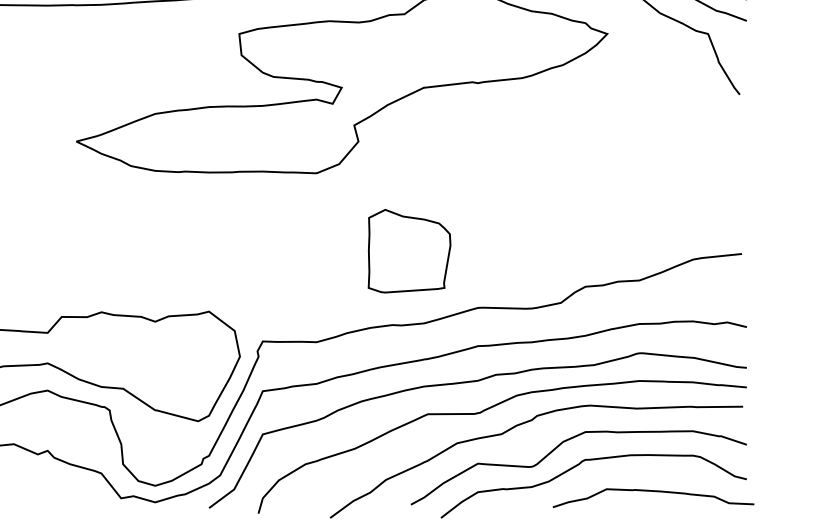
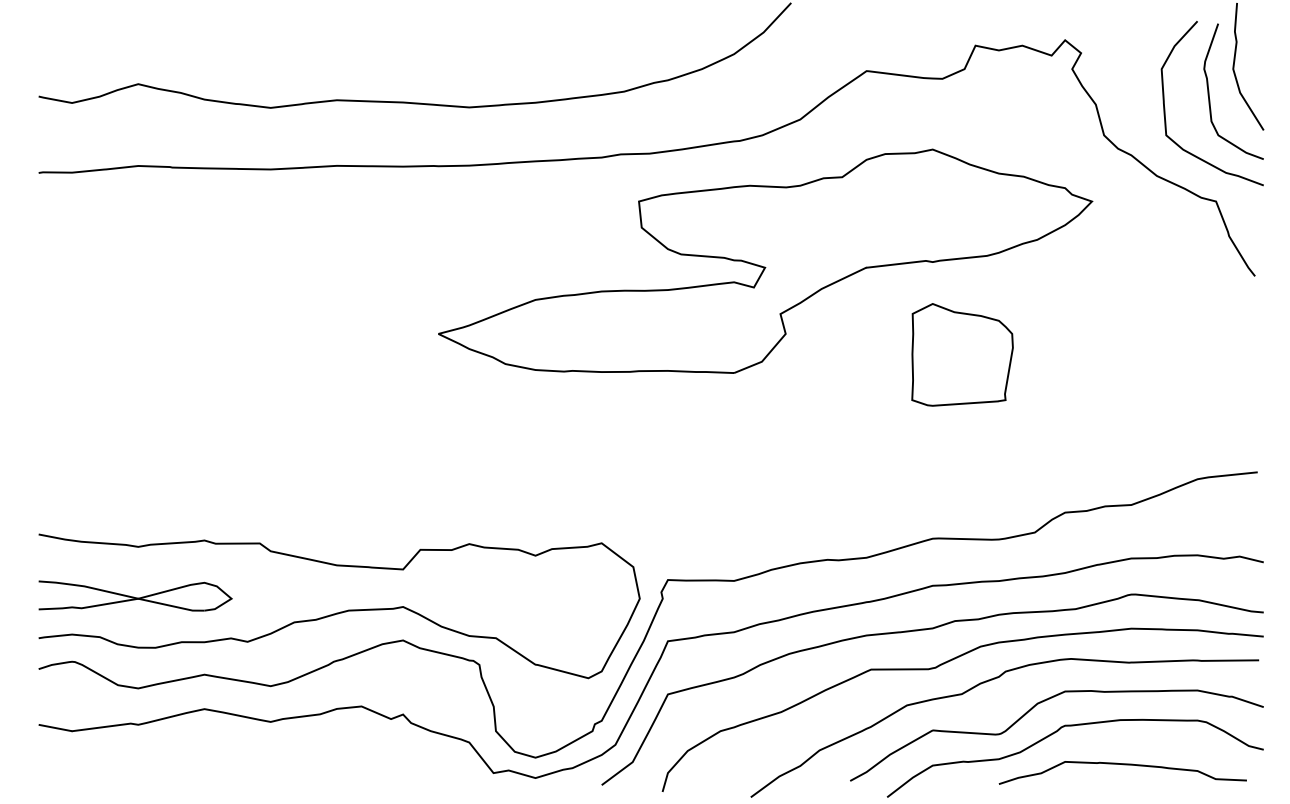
part: (409, 250) -> (962, 354), moved
curve: (654, 492) -> (1123, 765), moved

